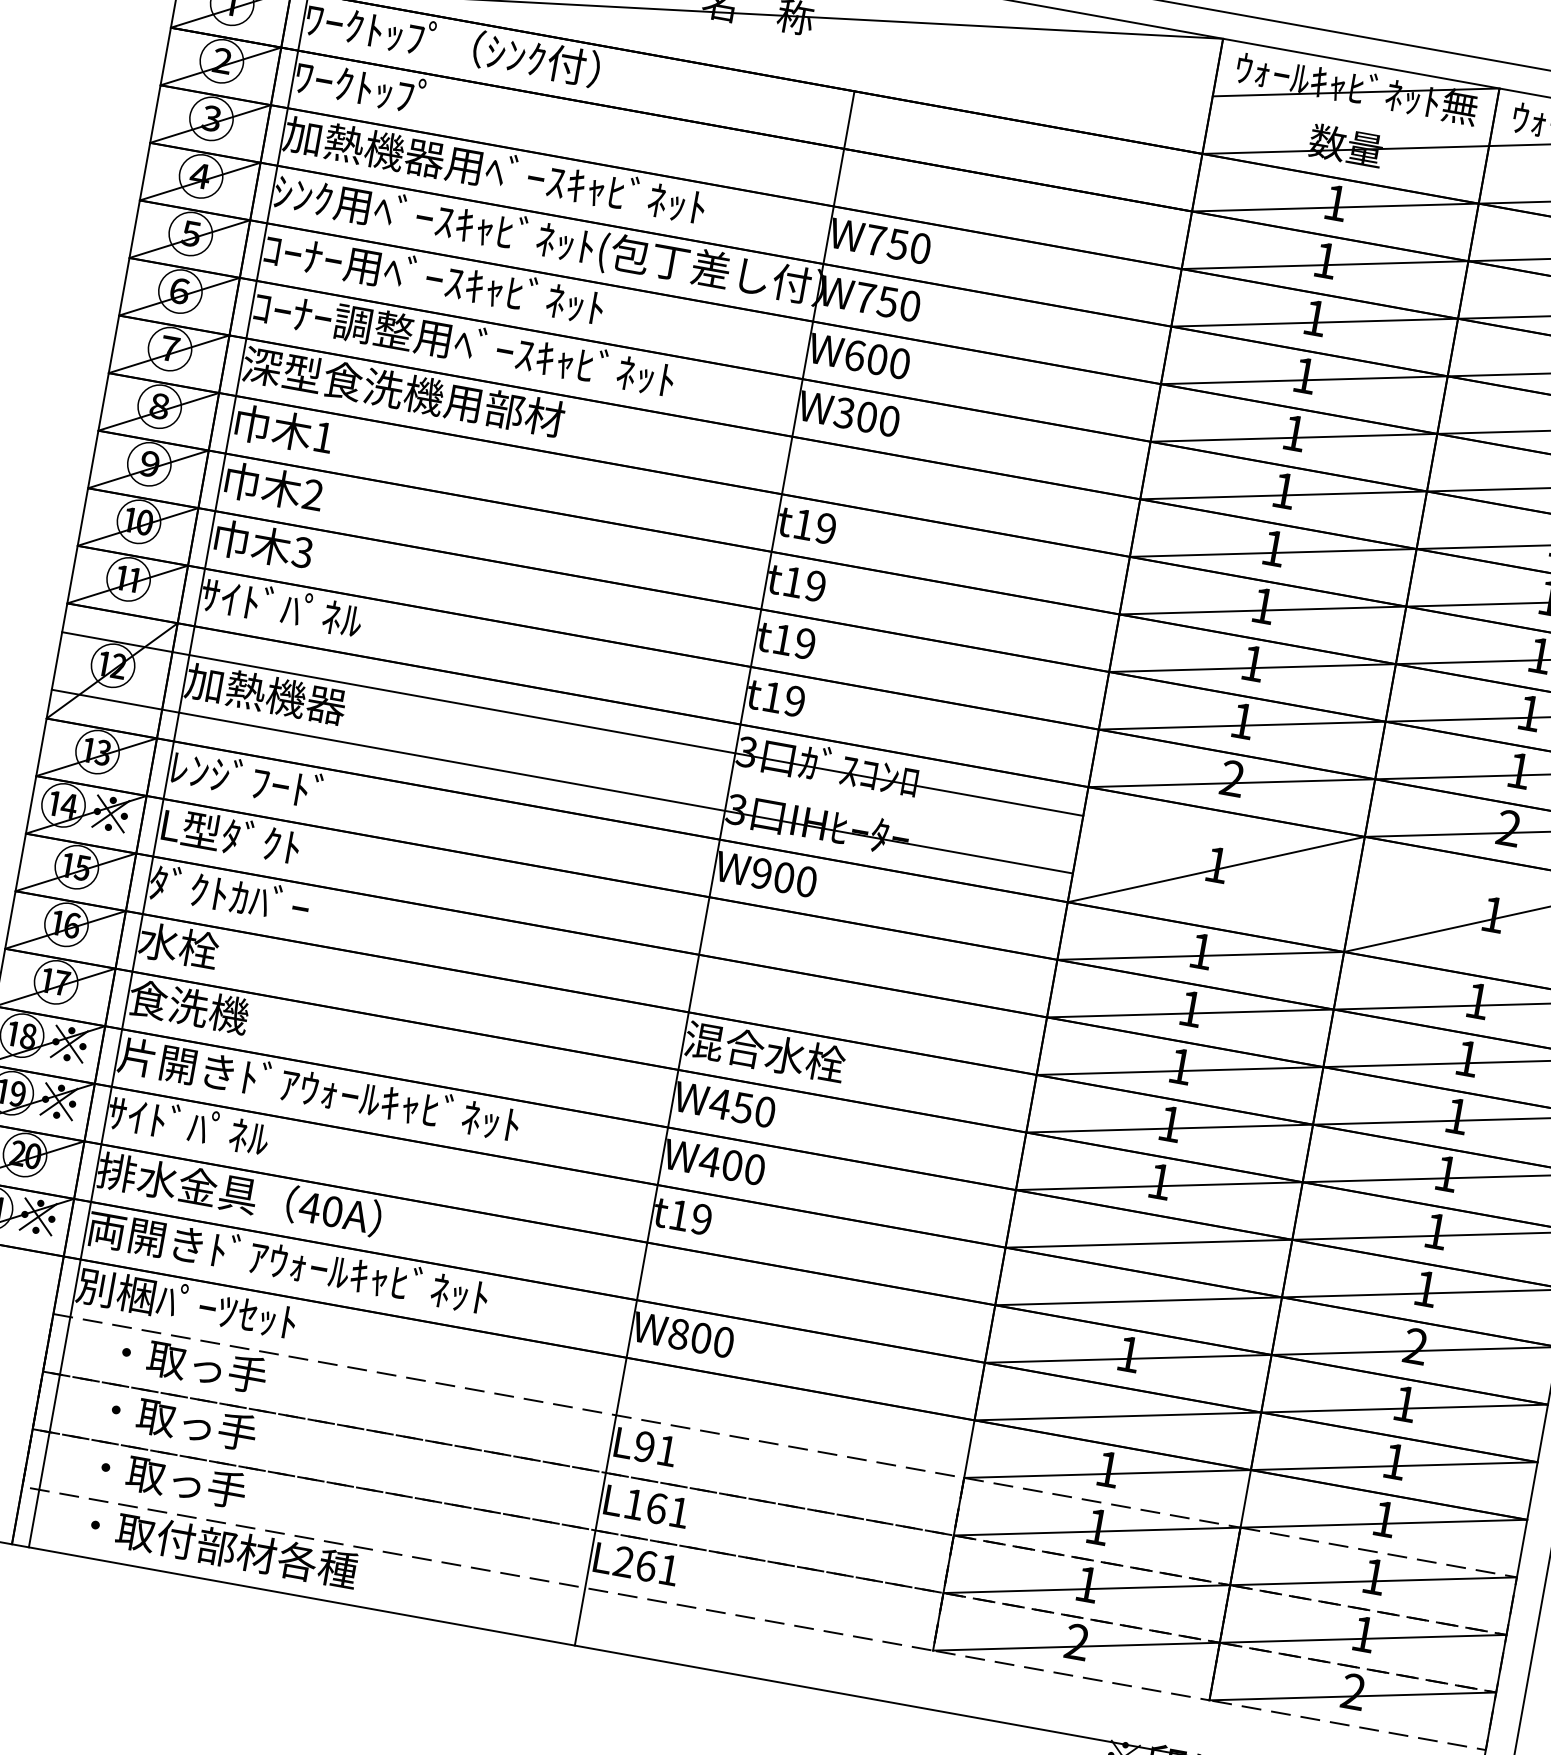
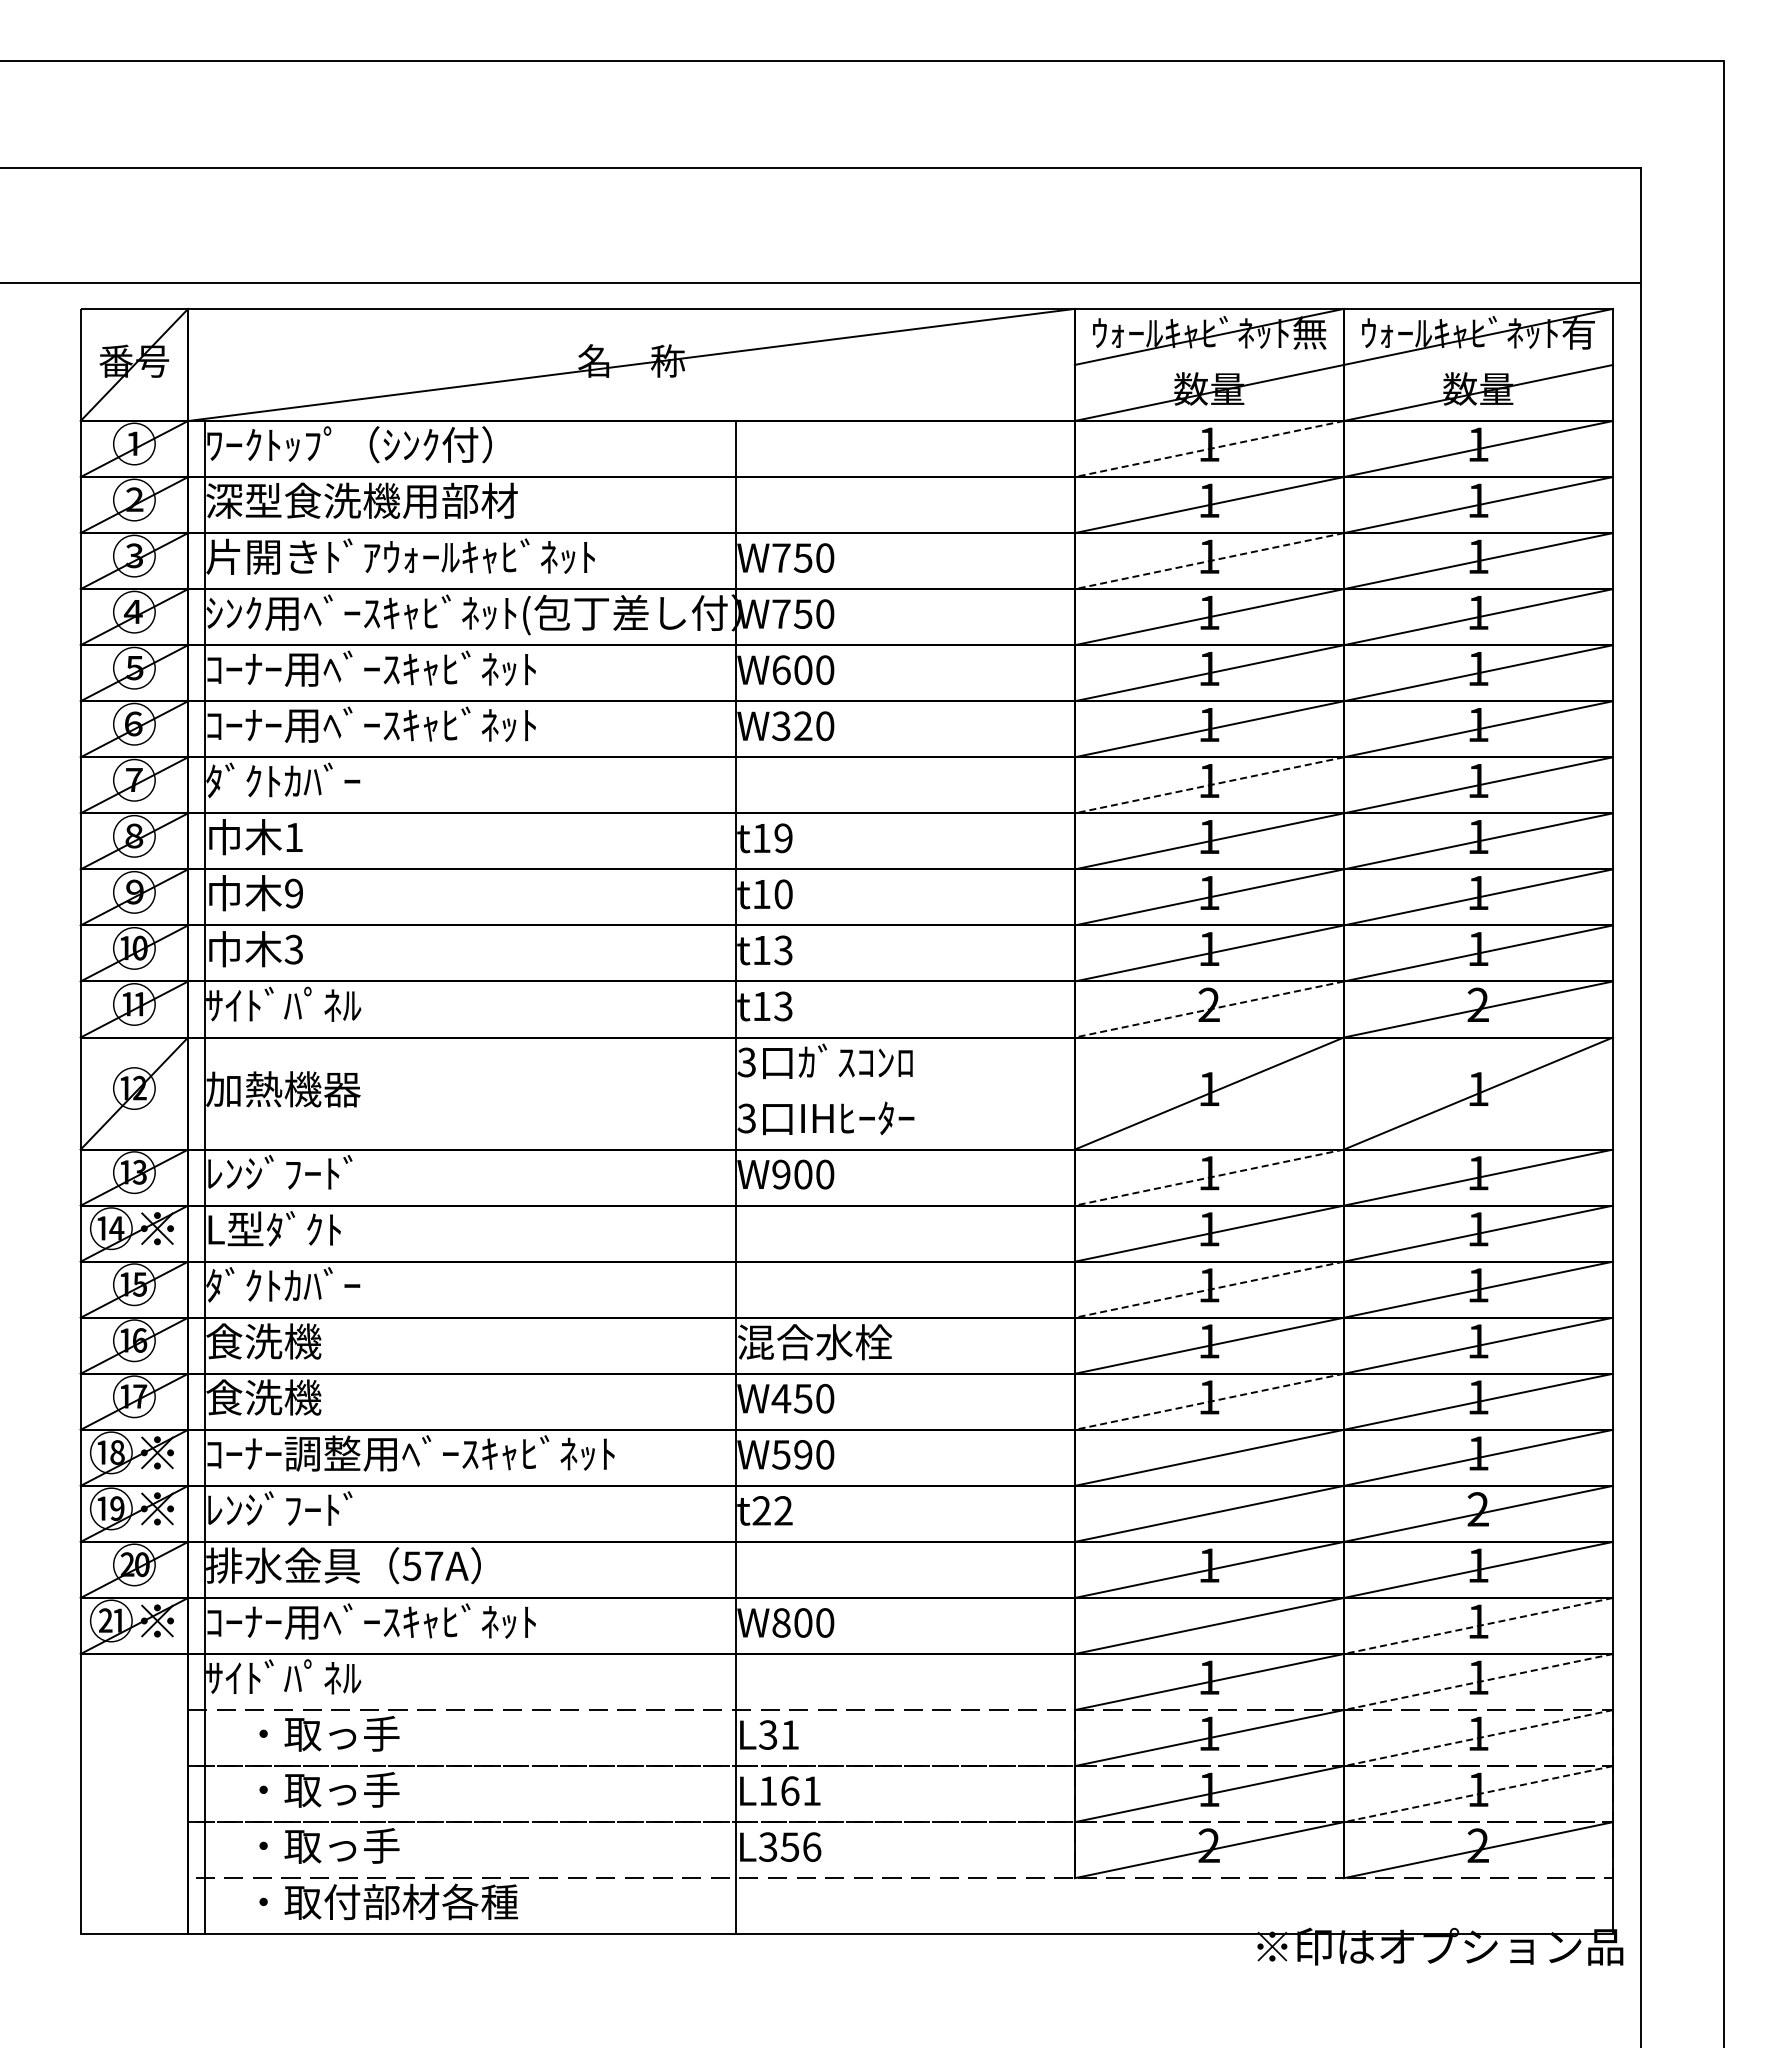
text: (455, 103) -> (361, 500), ﾜｰｸﾄｯﾌﾟ -> 深型食洗機用部材
text: (494, 170) -> (410, 556), 加熱機器用ﾍﾞｰｽｷｬﾋﾞﾈｯﾄ -> 片開きﾄﾞｱｳｫｰﾙｷｬﾋﾞﾈｯﾄ
line: (1334, 207) -> (1208, 449), solid -> dashed
line: (1313, 322) -> (1208, 561), solid -> dashed
text: (504, 350) -> (449, 724), ｺｰﾅｰ調整用ﾍﾞｰｽｷｬﾋﾞﾈｯﾄ -> ｺｰﾅｰ用ﾍﾞｰｽｷｬﾋﾞﾈｯﾄ
text: (403, 391) -> (361, 780), 深型食洗機用部材 -> ﾀﾞｸﾄｶﾊﾞｰ
text: (867, 417) -> (803, 726), W300 -> W320
text: (313, 494) -> (294, 893), 2 -> 9
line: (1272, 552) -> (1208, 785), solid -> dashed
text: (815, 586) -> (783, 894), t19 -> t10
text: (805, 643) -> (783, 950), t19 -> t13
text: (794, 701) -> (783, 1006), t19 -> t13
line: (572, 723) -> (577, 1065), removed
line: (562, 781) -> (577, 1121), removed
line: (1230, 783) -> (1208, 1009), solid -> dashed
text: (198, 949) -> (263, 1341), 水栓 -> 食洗機
line: (1199, 955) -> (1208, 1177), solid -> dashed
line: (1179, 1070) -> (1208, 1289), solid -> dashed
text: (329, 1091) -> (410, 1453), 片開きﾄﾞｱｳｫｰﾙｷｬﾋﾞﾈｯﾄ -> ｺｰﾅｰ調整用ﾍﾞｰｽｷｬﾋﾞﾈｯﾄ
text: (188, 1124) -> (283, 1508), ｻｲﾄﾞﾊﾟﾈﾙ -> ﾚﾝｼﾞﾌｰﾄﾞ
text: (720, 1163) -> (791, 1454), W400 -> W590
line: (1158, 1185) -> (1208, 1401), solid -> dashed
text: (320, 1209) -> (422, 1566), 40A -> 57A
text: (690, 1217) -> (772, 1510), t19 -> t22
text: (287, 1262) -> (400, 1621), 両開きﾄﾞｱｳｫｰﾙｷｬﾋﾞﾈｯﾄ -> ｺｰﾅｰ用ﾍﾞｰｽｷｬﾋﾞﾈｯﾄ
text: (186, 1303) -> (311, 1677), 別梱ﾊﾟｰﾂｾｯﾄ -> ｻｲﾄﾞﾊﾟﾈﾙ
text: (644, 1446) -> (768, 1734), L91 -> L31
line: (1393, 1466) -> (1477, 1626), solid -> dashed
line: (1382, 1524) -> (1477, 1682), solid -> dashed
text: (645, 1566) -> (789, 1847), L261 -> L356
line: (1372, 1581) -> (1477, 1738), solid -> dashed
line: (1362, 1639) -> (1477, 1794), solid -> dashed

